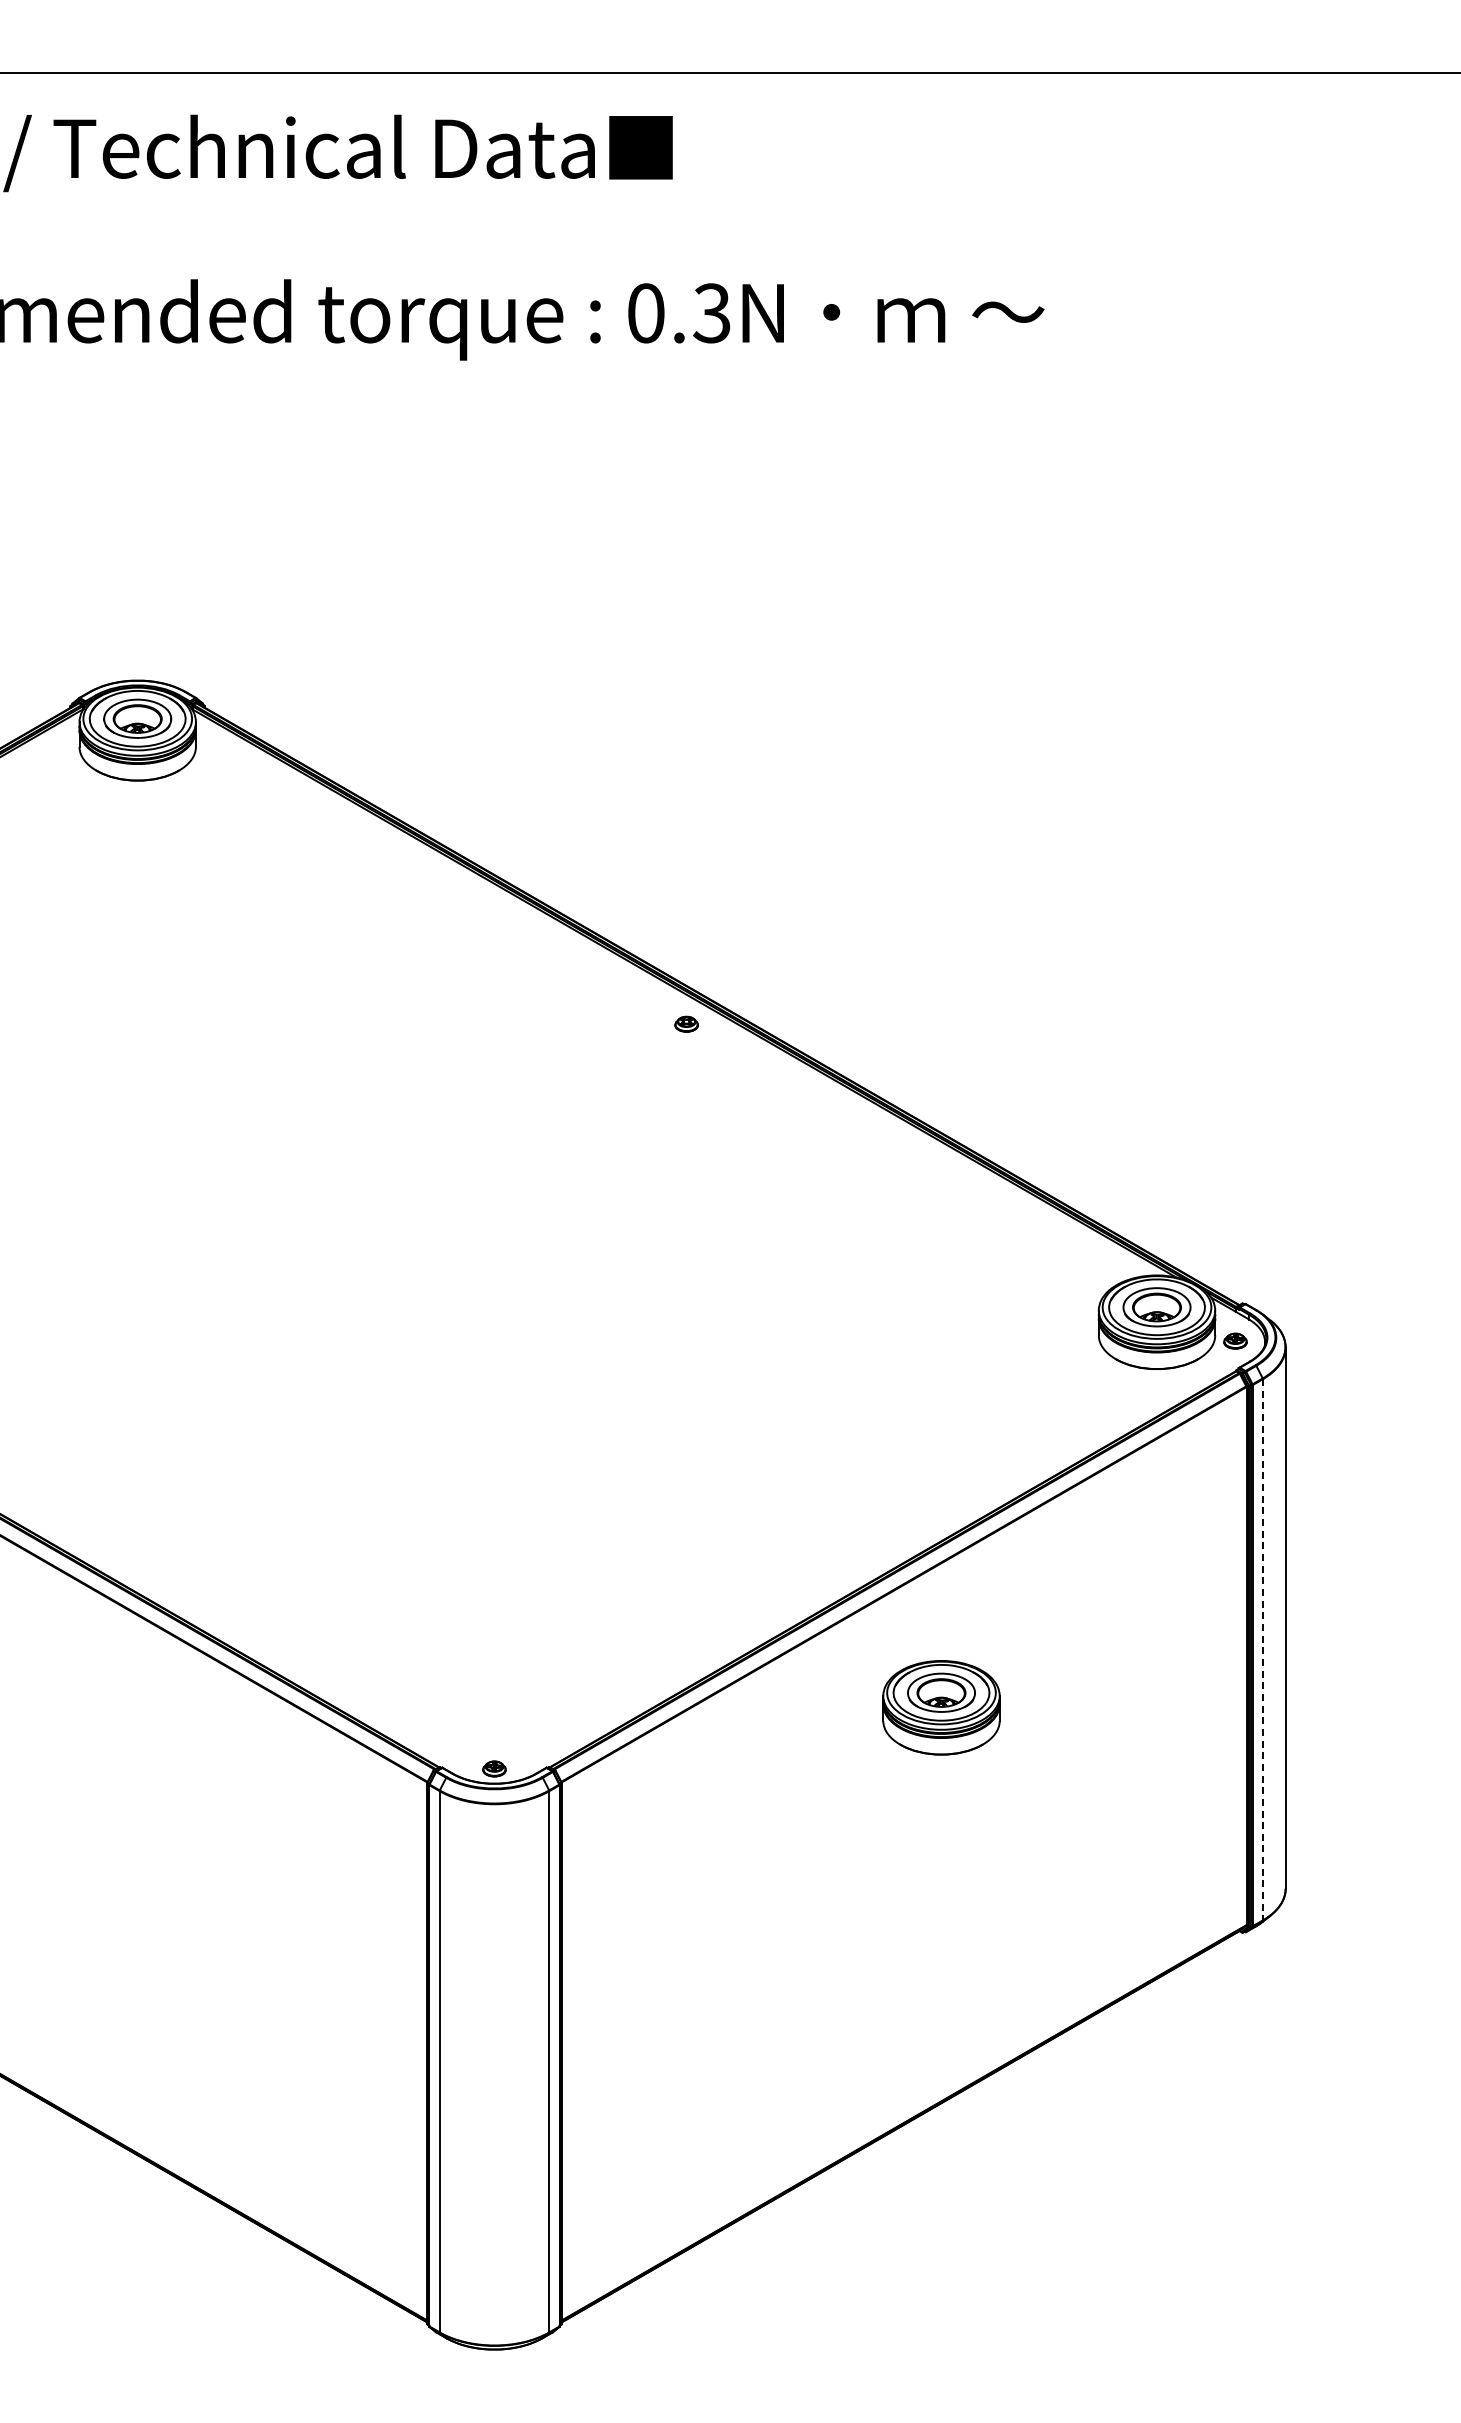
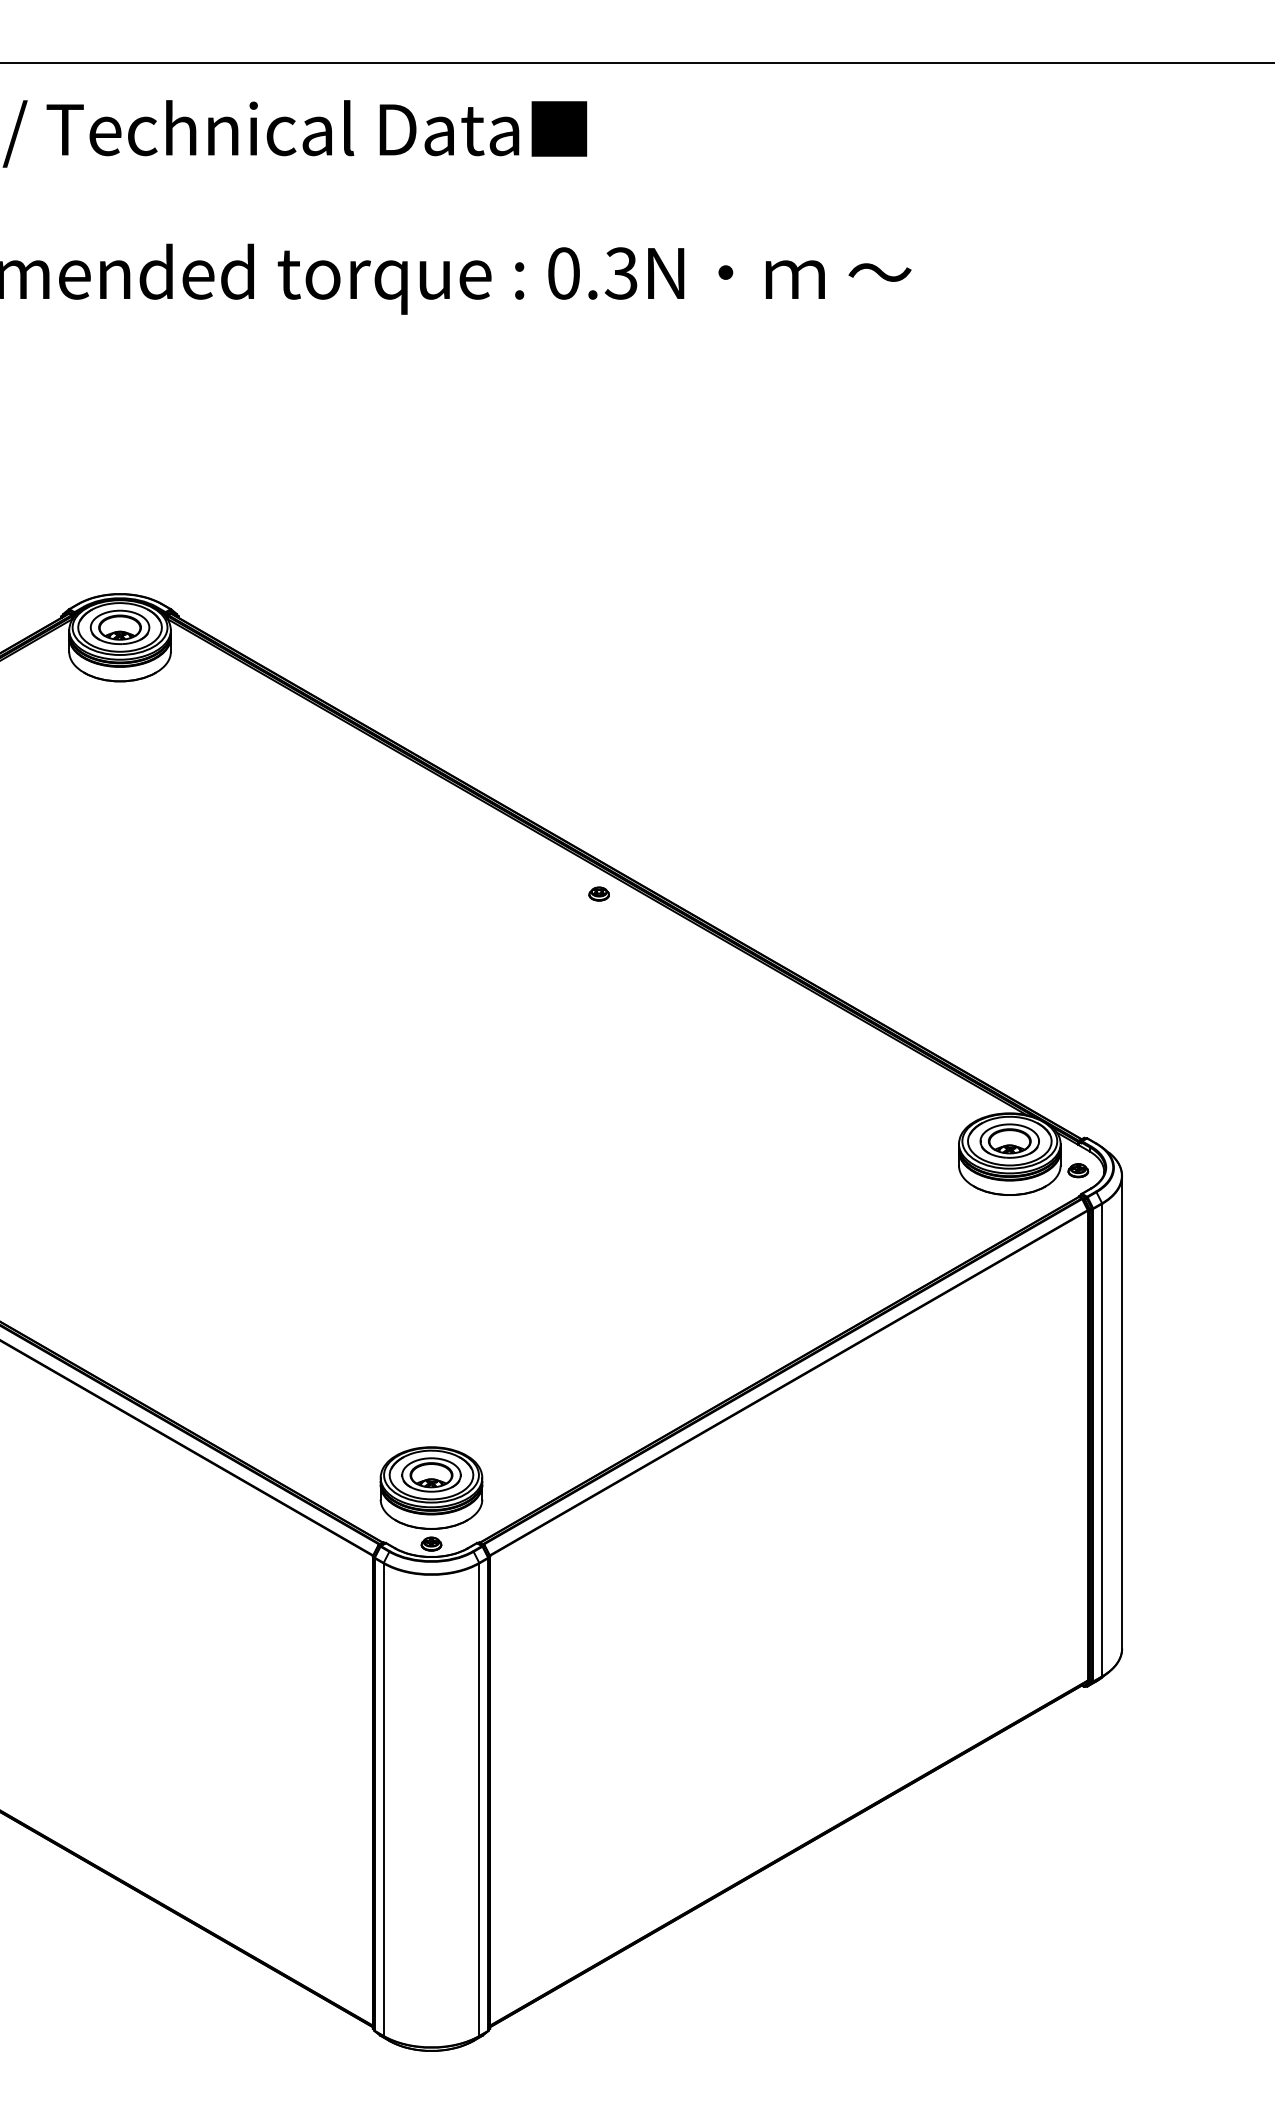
line: (1262, 1649) -> (1101, 1439), dashed -> solid
part: (941, 1707) -> (431, 1487), moved

